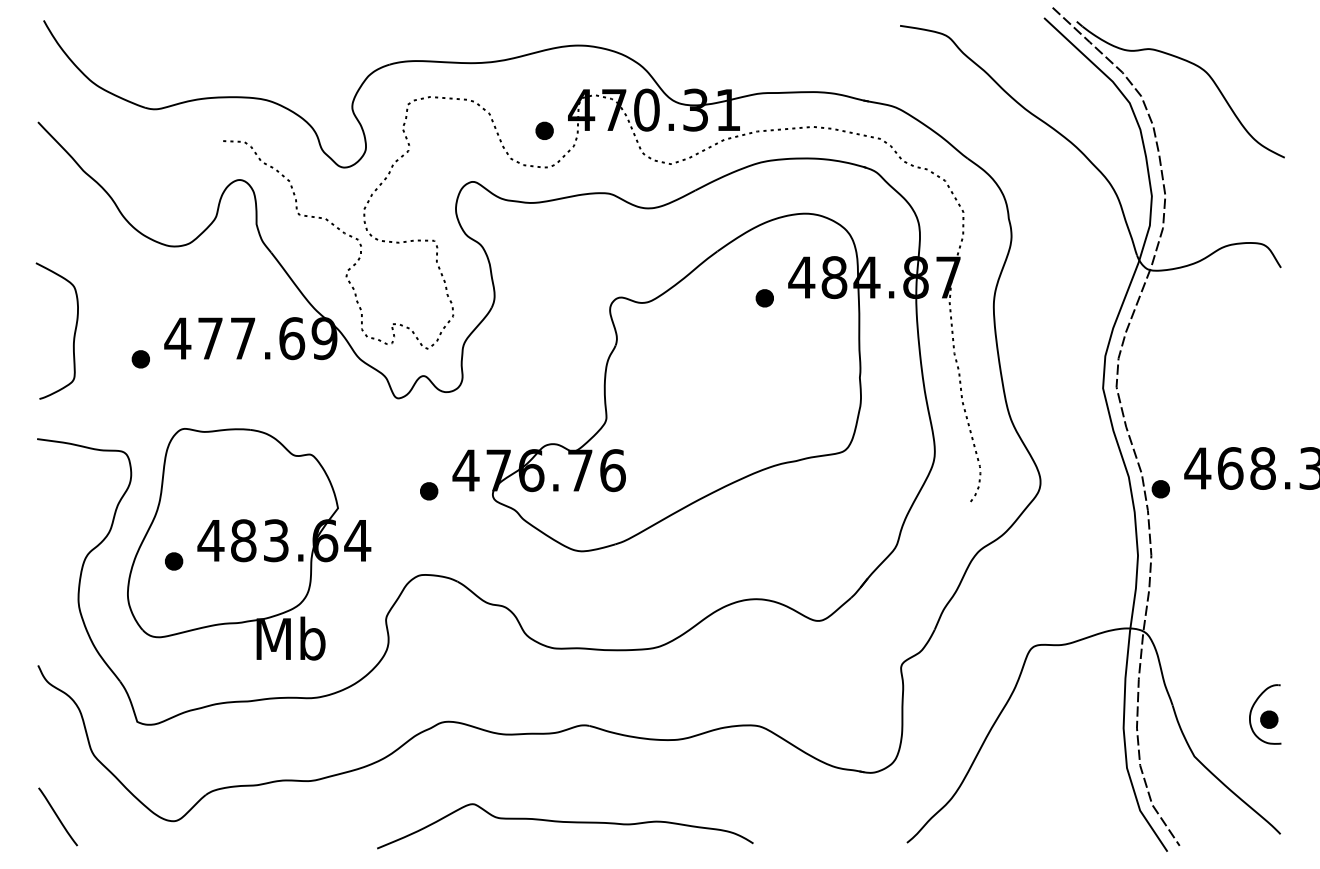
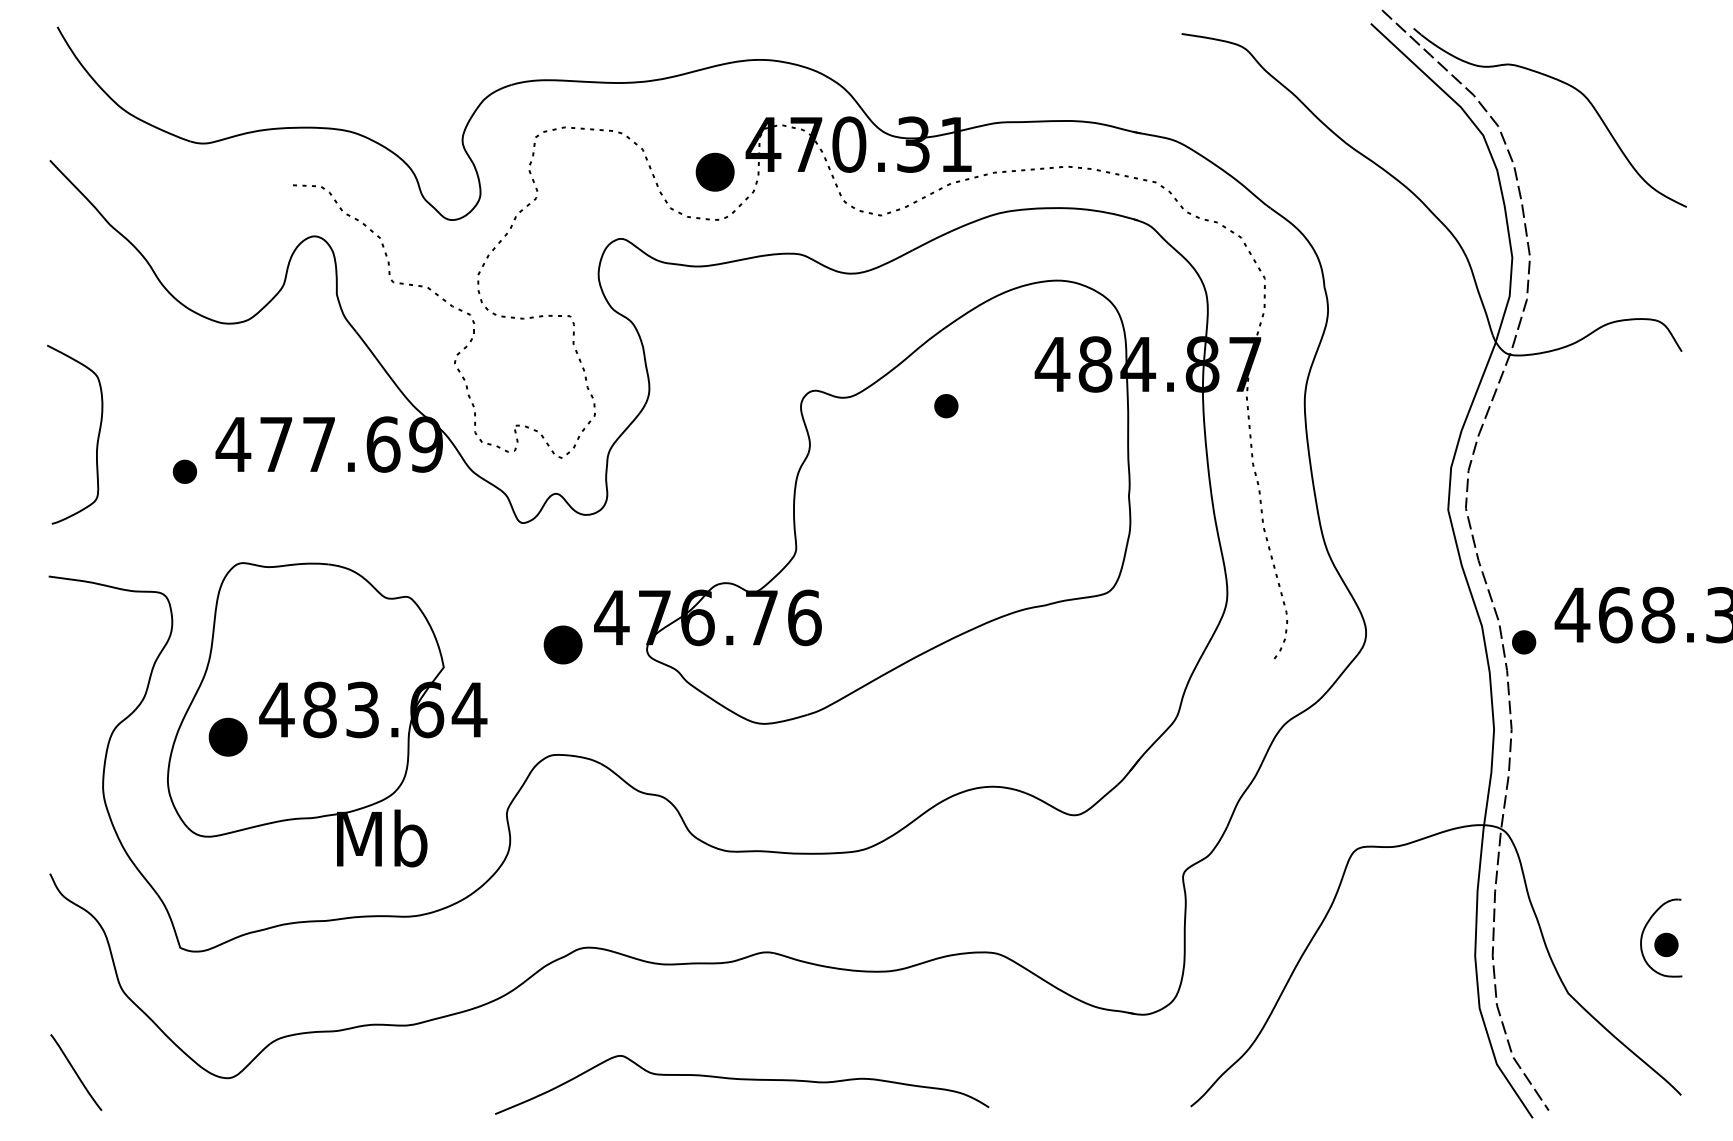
part: (544, 130) -> (714, 171), size x1.6
part: (764, 298) -> (945, 406), moved
part: (429, 491) -> (563, 645), size x1.6
part: (174, 561) -> (229, 737), size x1.6

